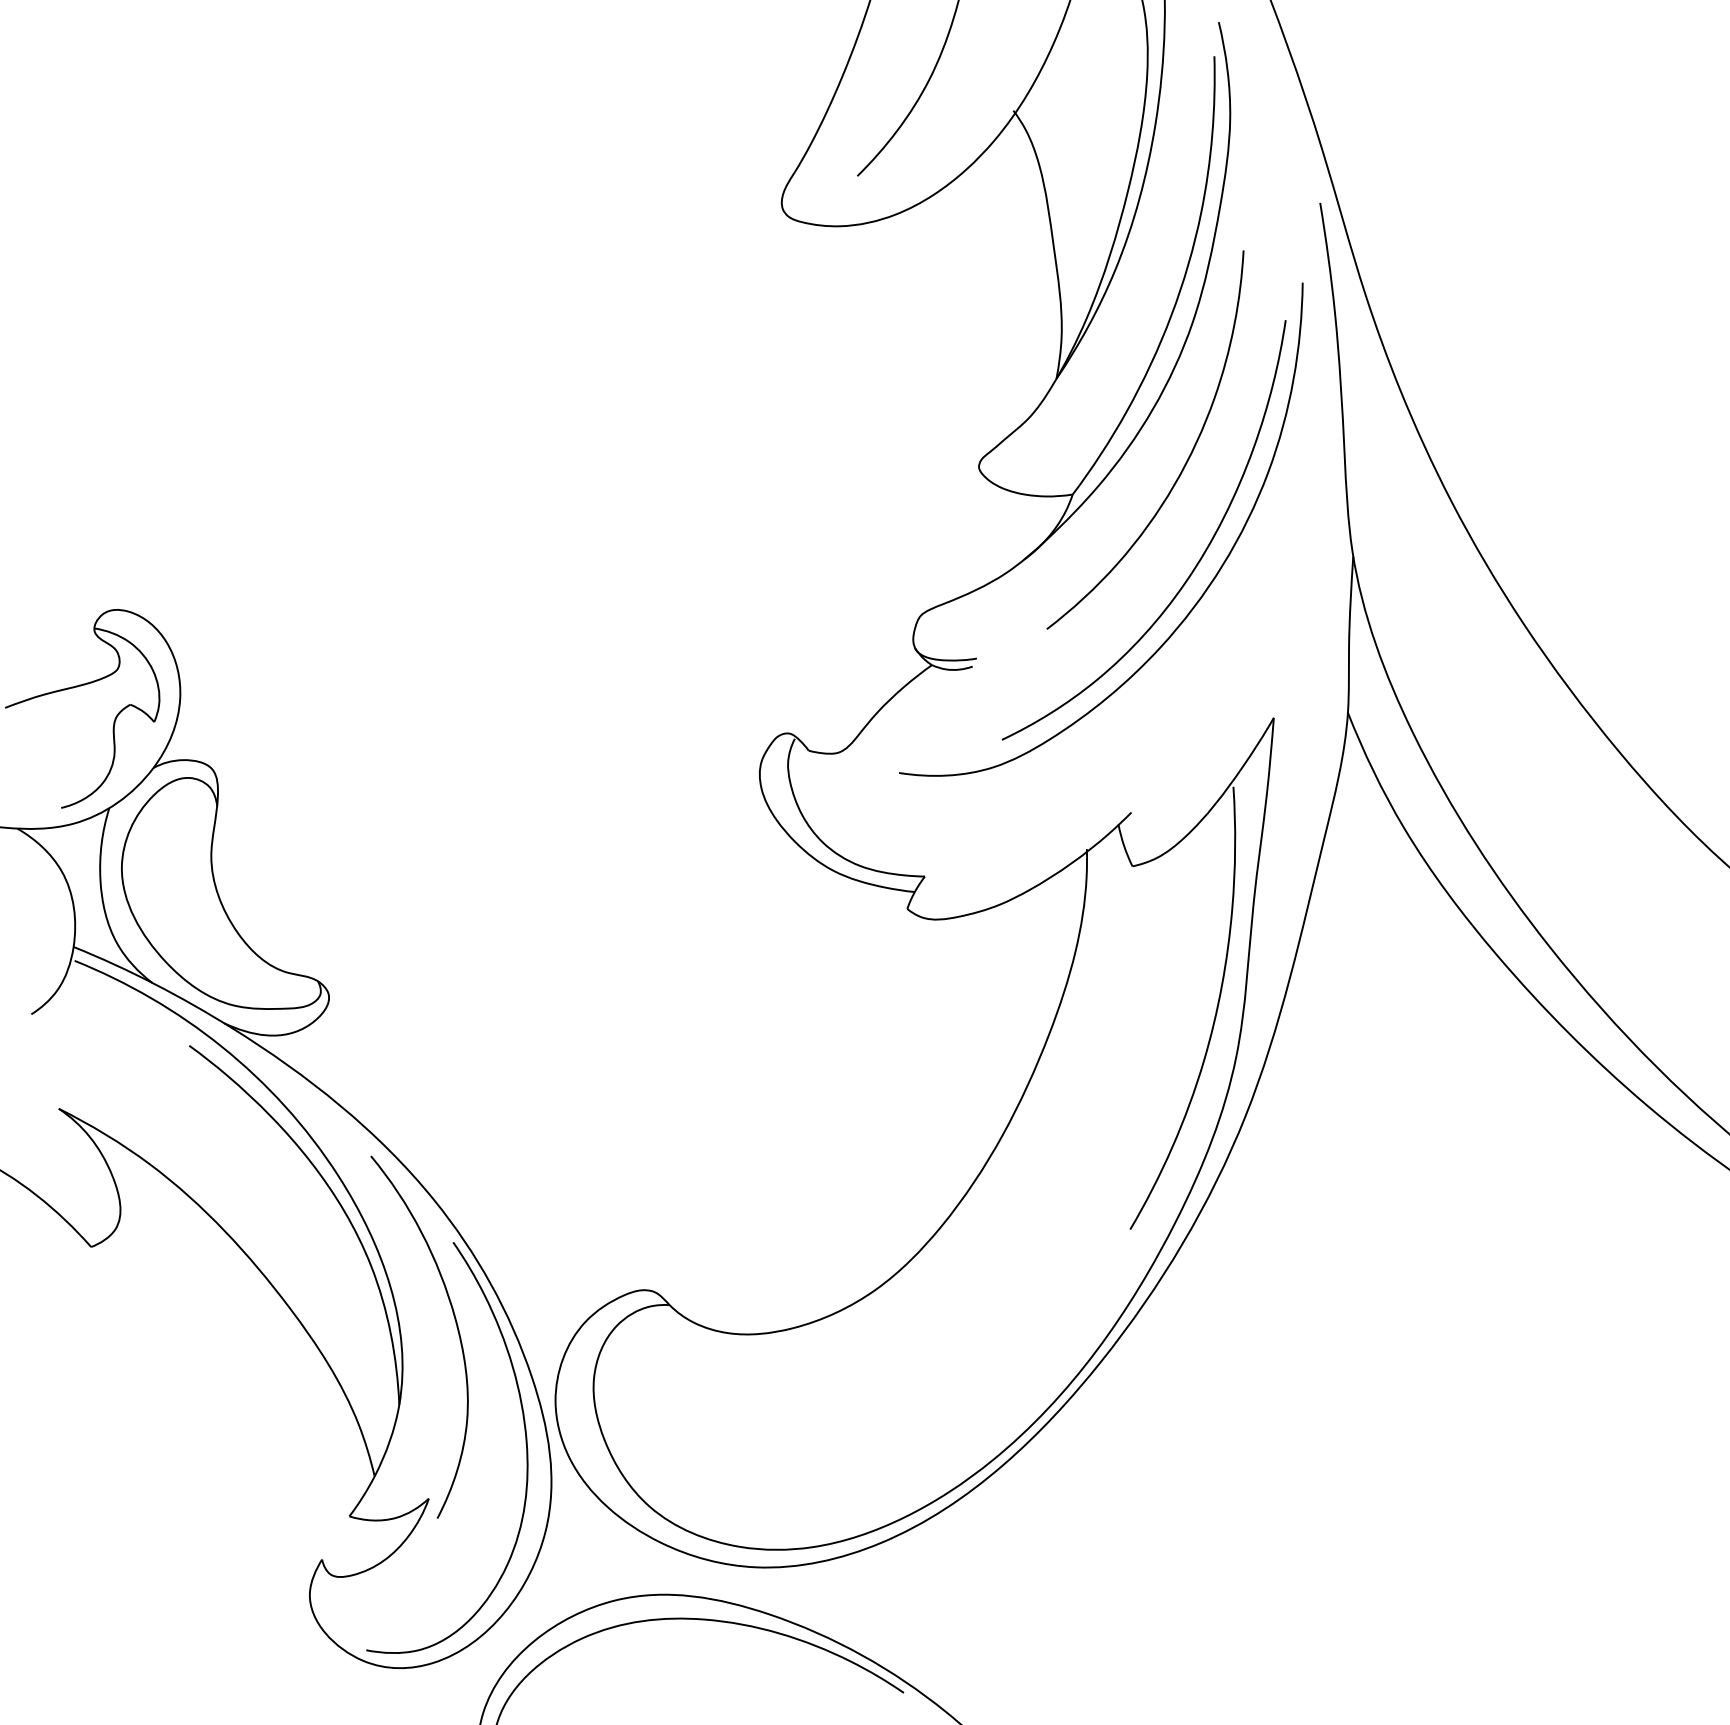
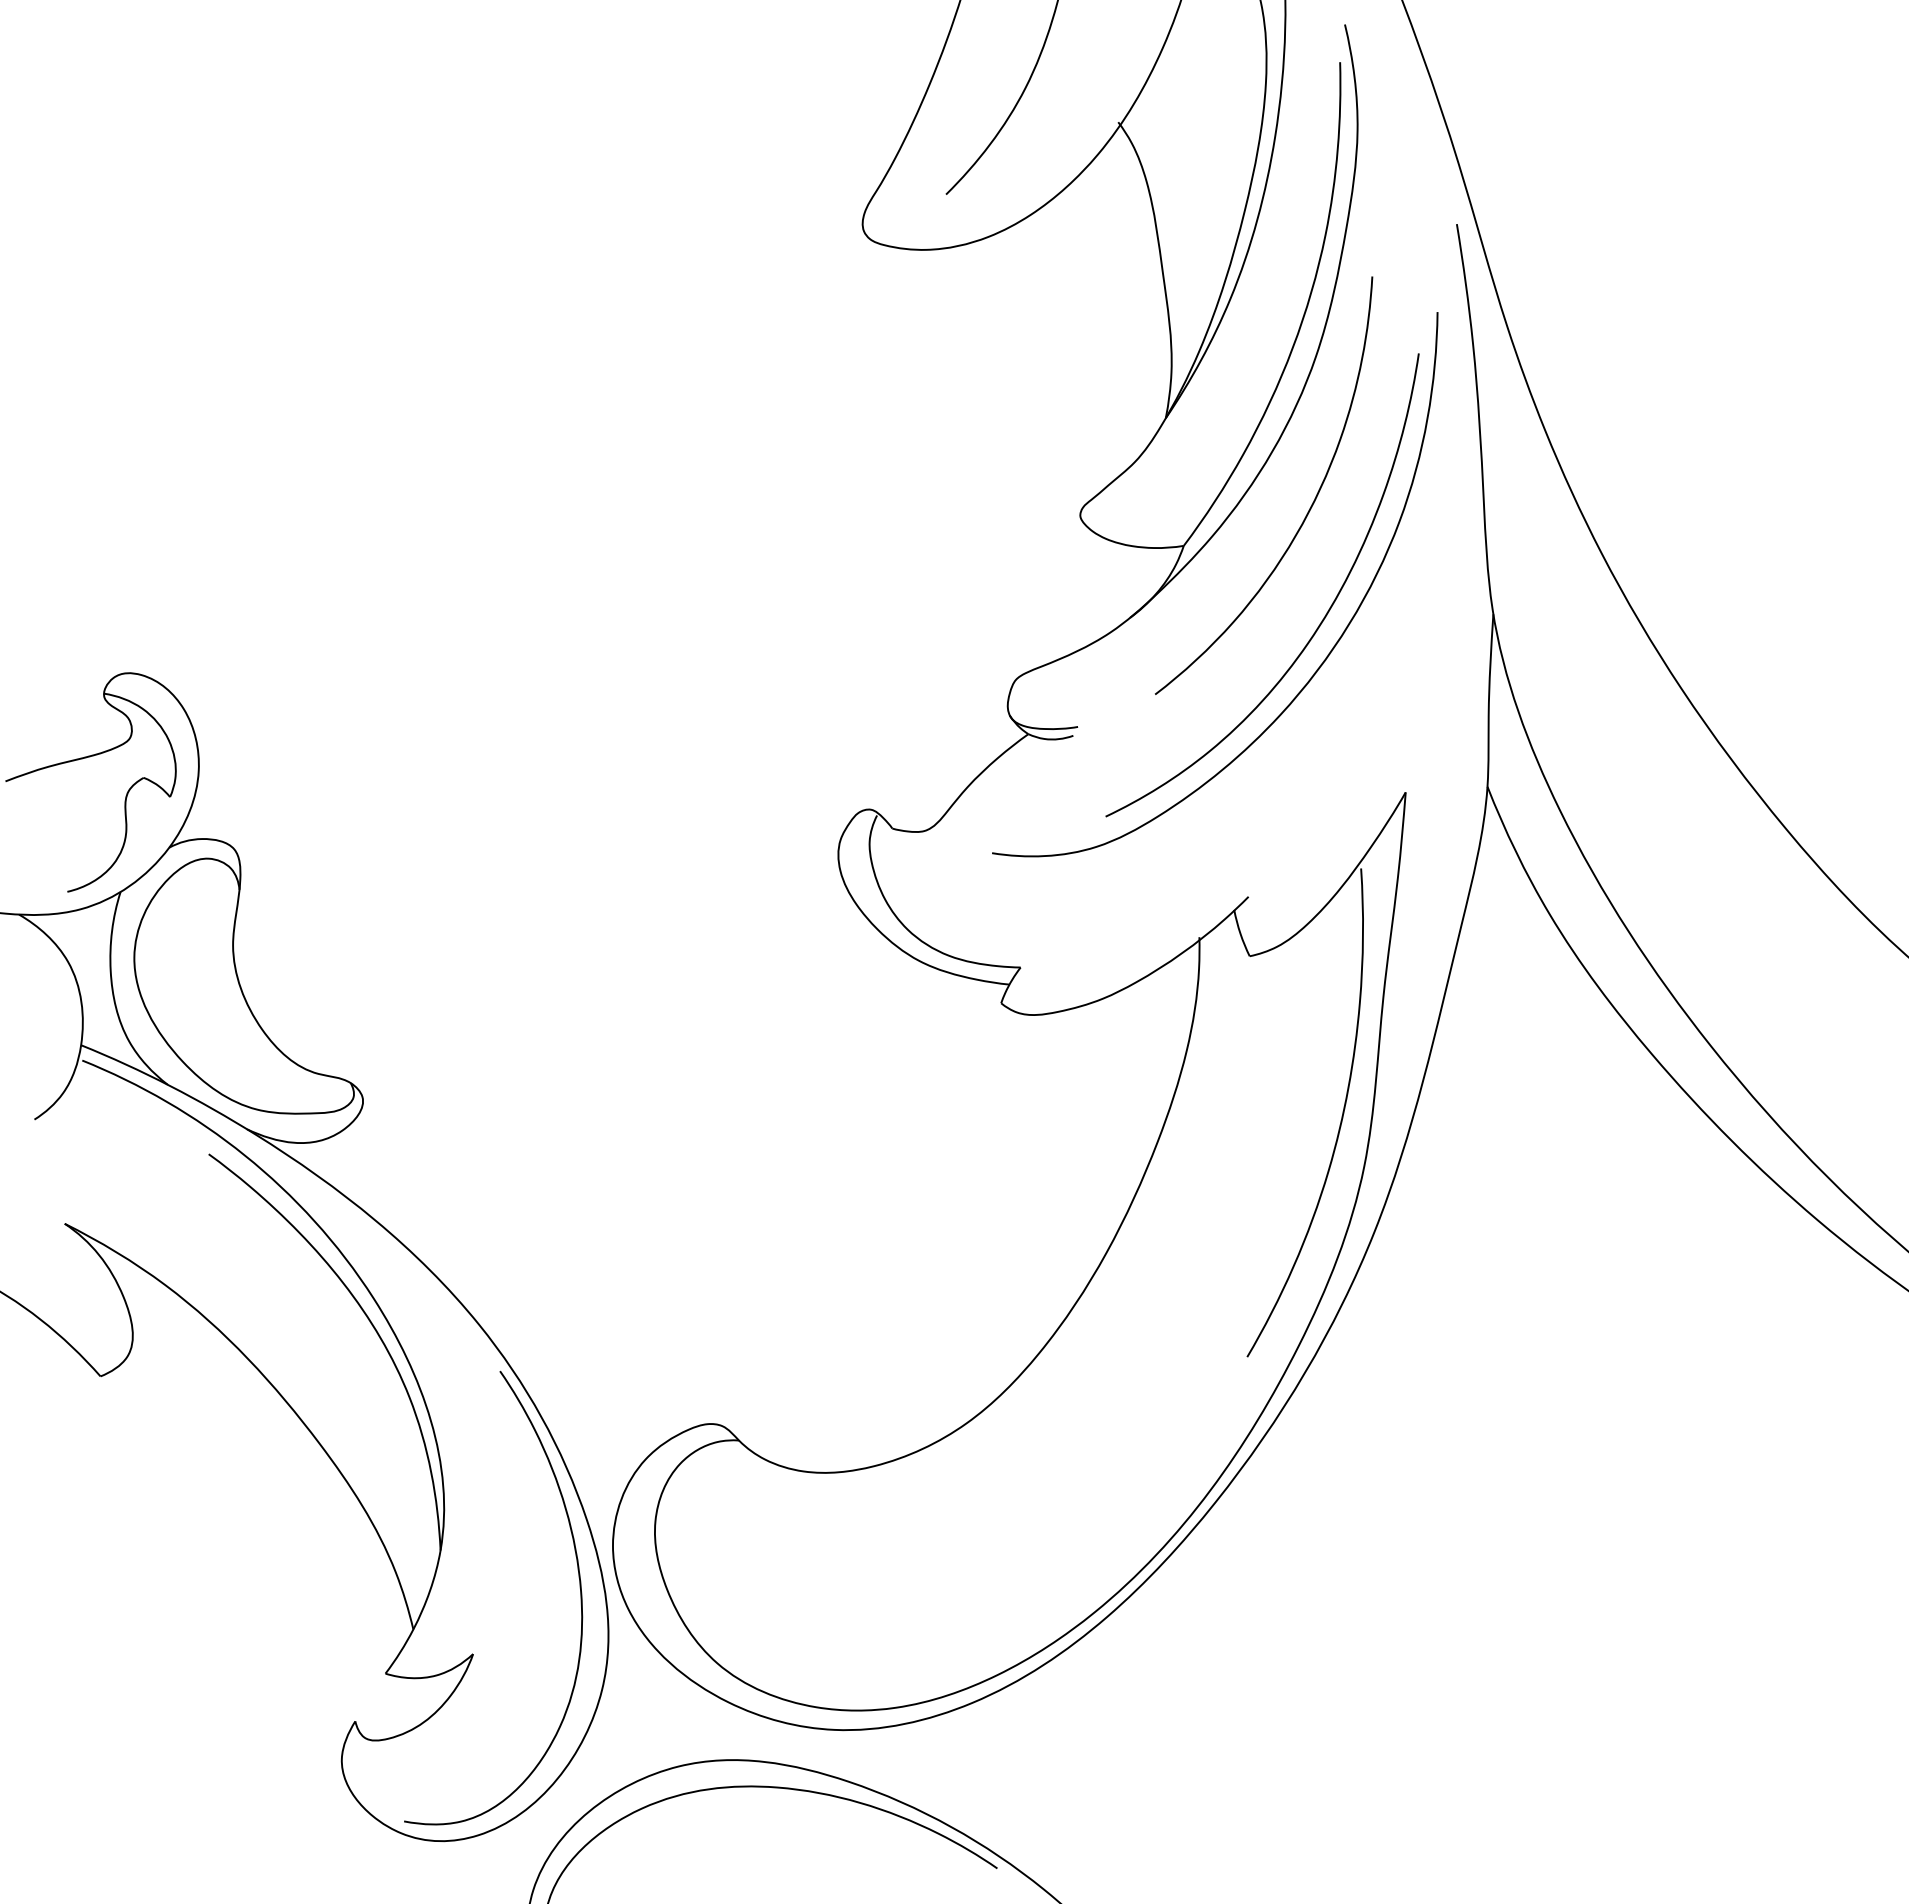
curve: (456, 1326) -> (503, 1464), removed

